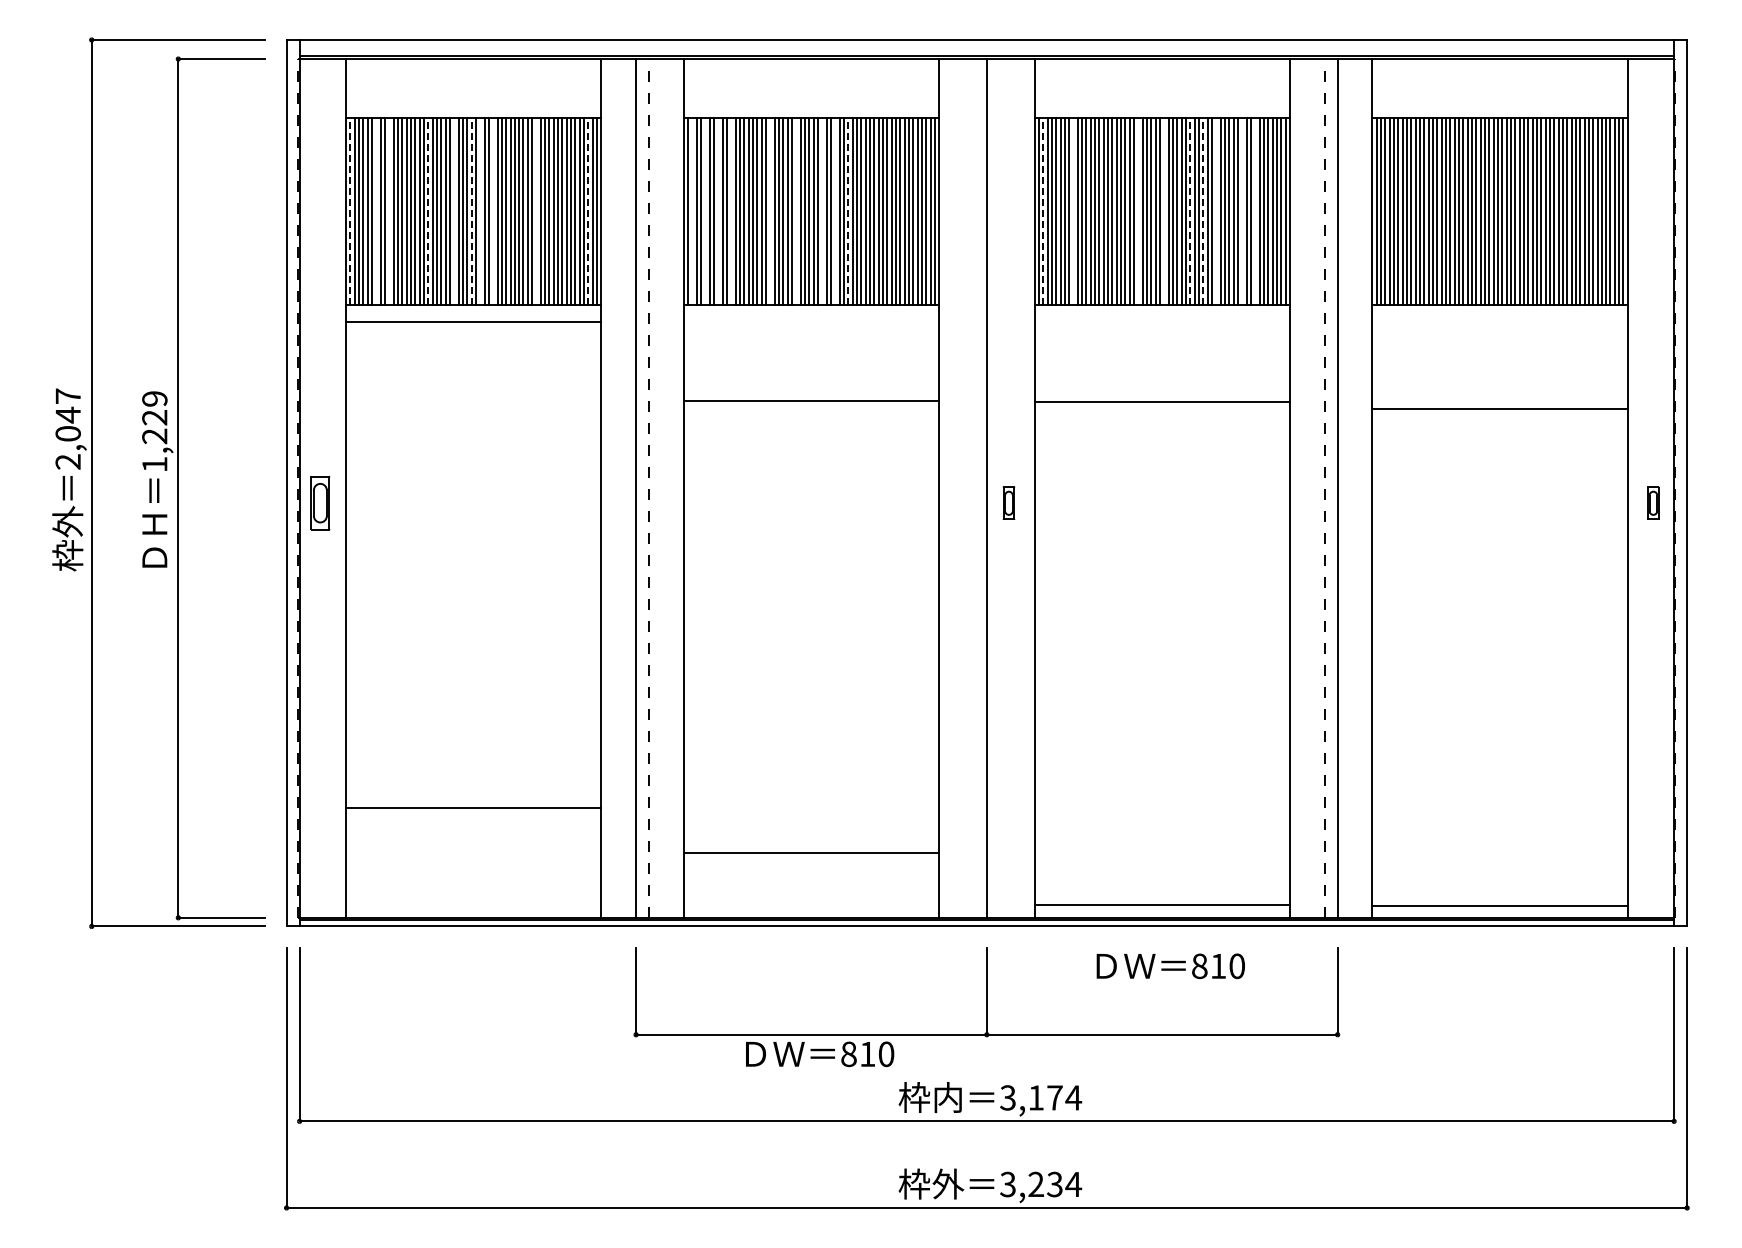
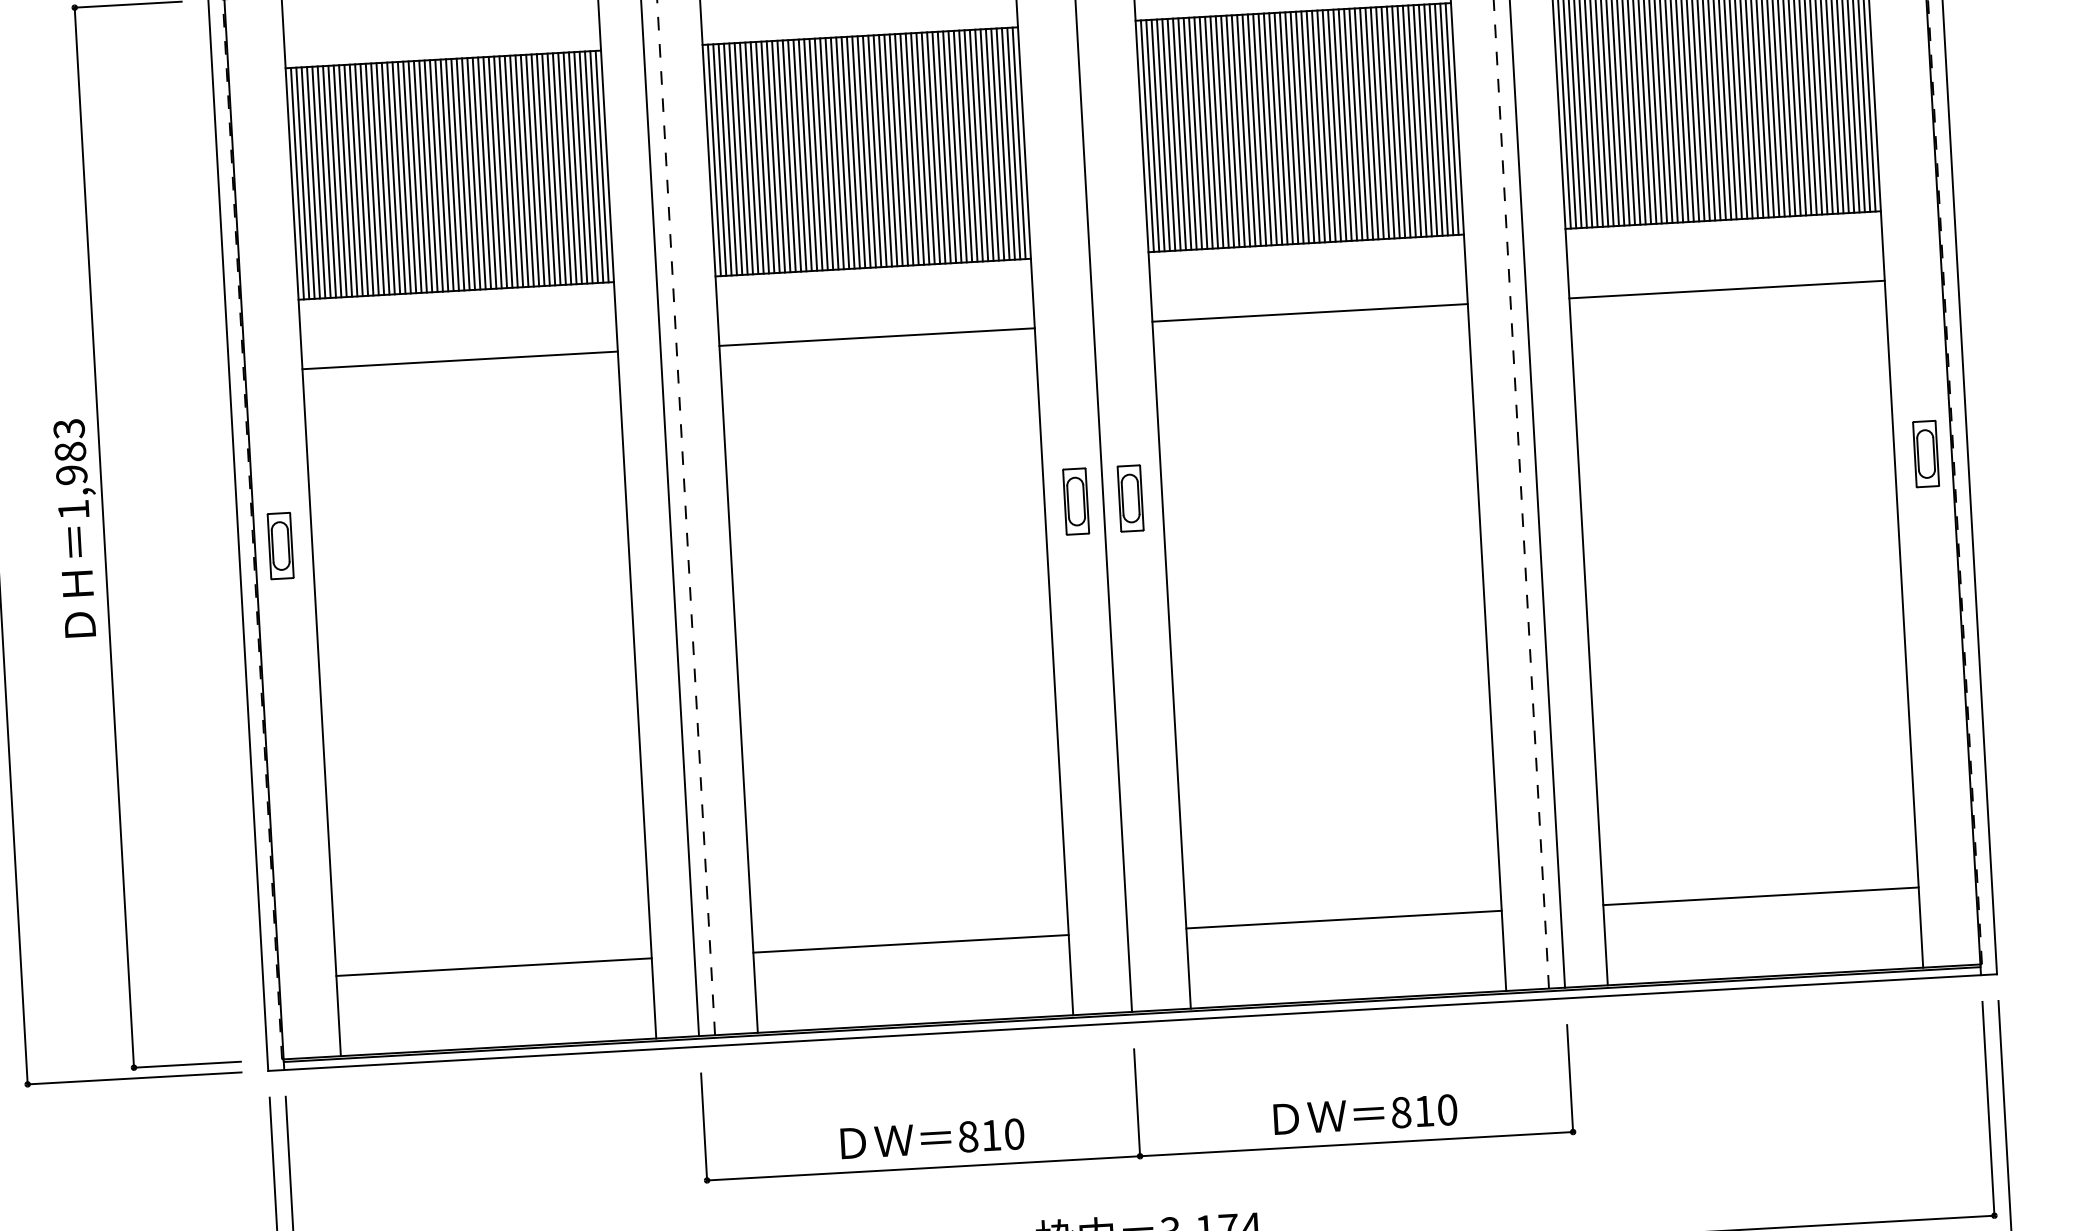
line: (350, 211) -> (297, 183), dashed -> solid
line: (376, 211) -> (329, 182), added
line: (389, 211) -> (345, 181), added
line: (428, 211) -> (394, 178), dashed -> solid
line: (454, 211) -> (426, 176), added
line: (471, 211) -> (447, 175), dashed -> solid
line: (480, 211) -> (458, 174), added
line: (493, 211) -> (474, 174), added
line: (536, 211) -> (527, 171), added
line: (588, 211) -> (591, 167), dashed -> solid
line: (692, 211) -> (719, 160), added
line: (705, 211) -> (735, 159), added
line: (718, 211) -> (752, 158), added
line: (731, 211) -> (768, 157), added
line: (770, 211) -> (816, 154), added
line: (796, 211) -> (848, 153), added
line: (822, 211) -> (880, 151), added
line: (835, 211) -> (896, 150), added
line: (848, 211) -> (912, 149), dashed -> solid
line: (1043, 211) -> (1153, 136), dashed -> solid
line: (1073, 211) -> (1190, 134), added
line: (1138, 211) -> (1270, 129), added
line: (1164, 211) -> (1302, 127), added
line: (1190, 211) -> (1334, 125), dashed -> solid
line: (1203, 211) -> (1350, 125), dashed -> solid
line: (1216, 211) -> (1366, 124), added
line: (1242, 211) -> (1398, 122), added
line: (1255, 211) -> (1414, 121), added
line: (473, 322) -> (459, 360), moved
line: (811, 401) -> (877, 337), moved
line: (1162, 402) -> (1310, 313), moved
line: (1499, 409) -> (1726, 289), moved
text: (154, 417) -> (70, 451), 1,229 -> 1,983
part: (964, 503) -> (1075, 502), added
part: (1008, 503) -> (1130, 498), size x1.67
part: (1653, 503) -> (1926, 454), size x1.67
line: (473, 807) -> (493, 966), moved
line: (1162, 904) -> (1344, 919), moved
line: (1499, 905) -> (1760, 895), moved
text: (1170, 966) -> (1365, 1114), moved
text: (820, 1054) -> (933, 1139), moved

